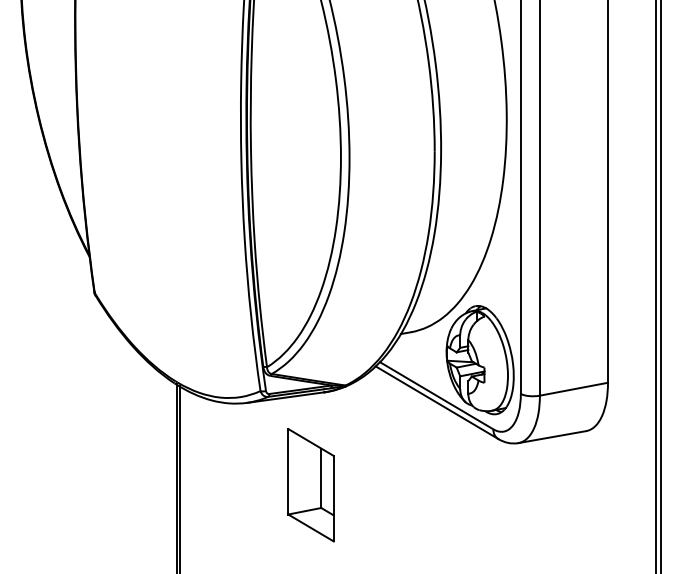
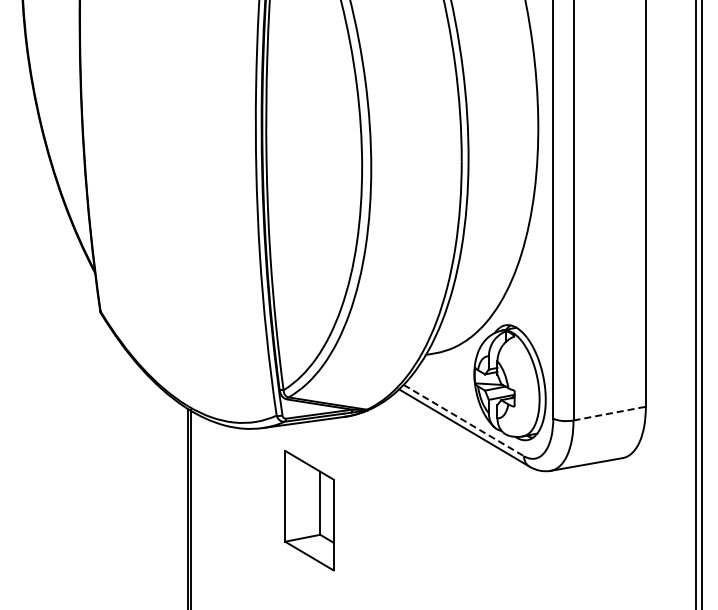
line: (573, 389) -> (609, 413), solid -> dashed
line: (436, 395) -> (463, 420), solid -> dashed
part: (311, 485) -> (309, 510), moved

